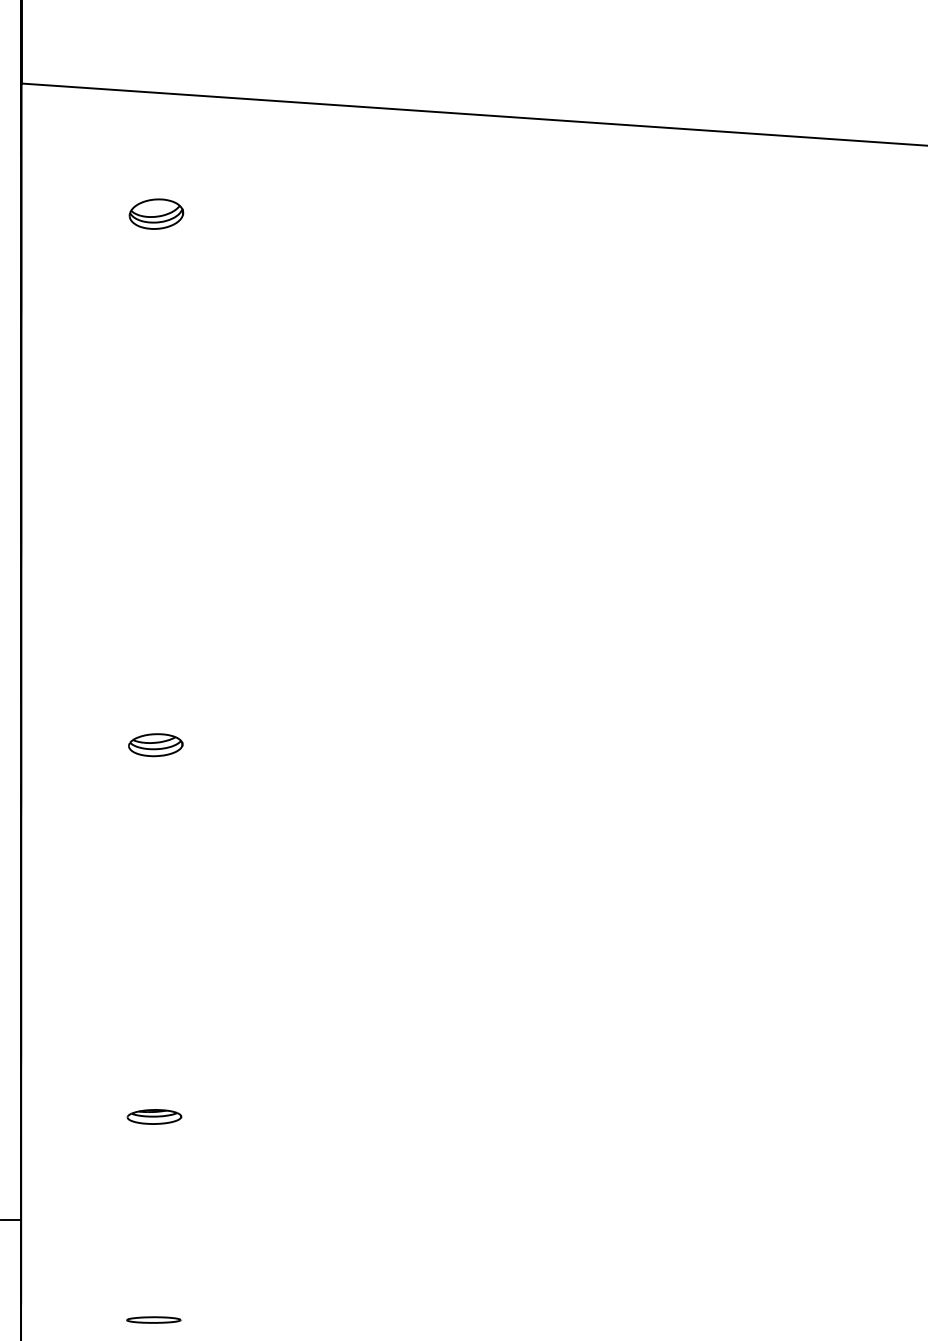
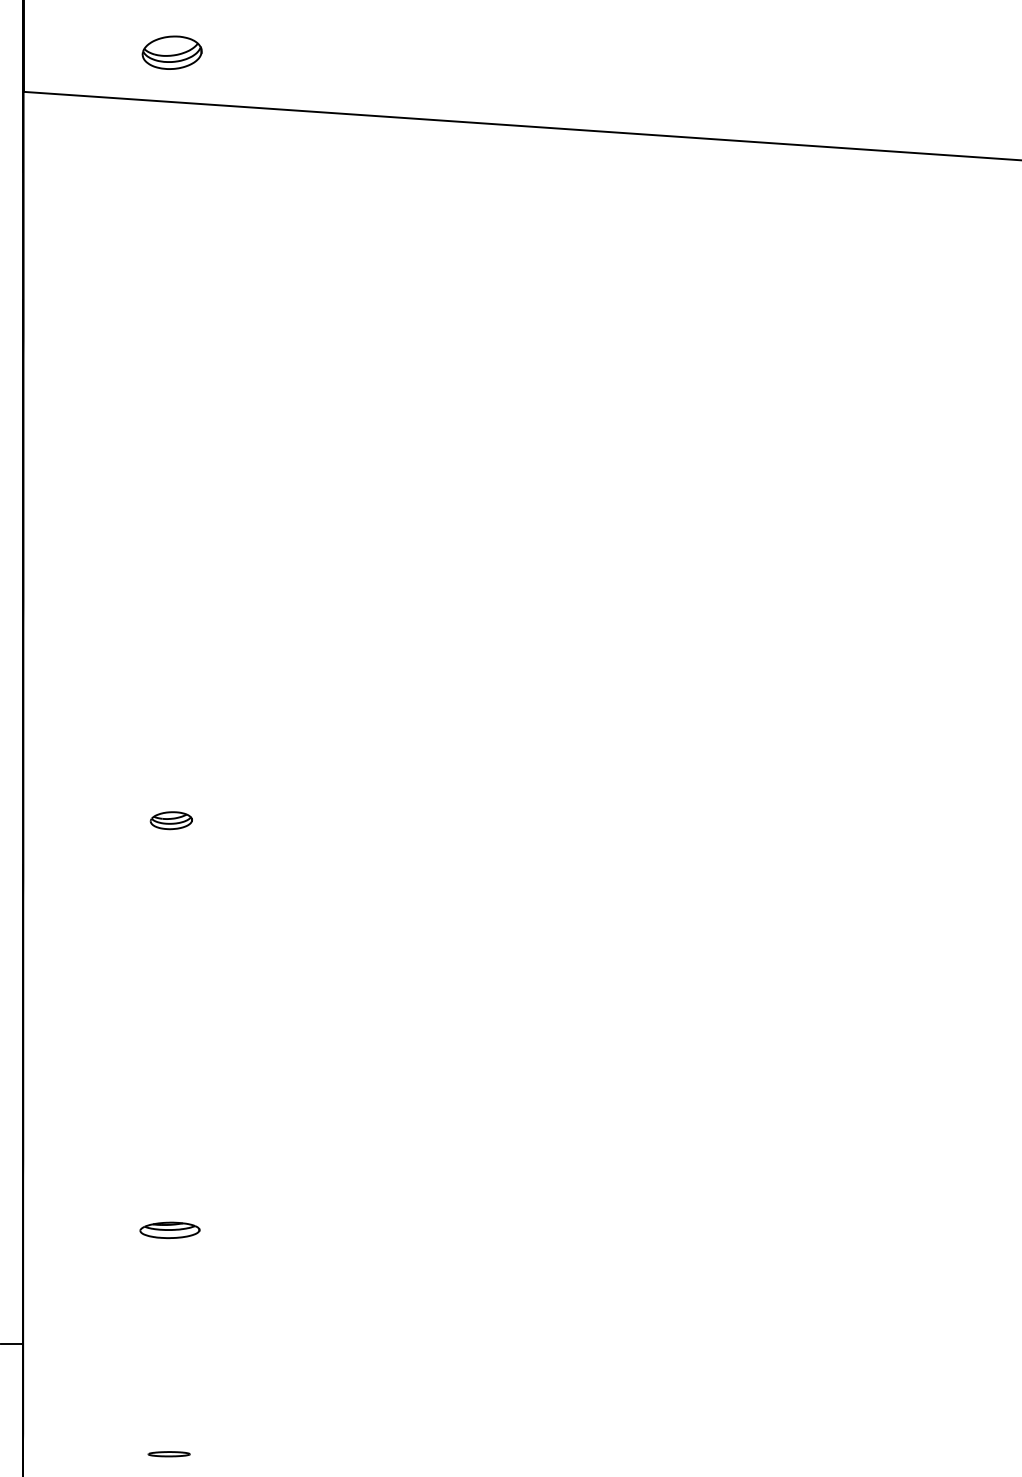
part: (155, 213) -> (171, 52), moved
part: (155, 744) -> (171, 820), size x0.7
part: (153, 1320) -> (168, 1454), size x0.7

